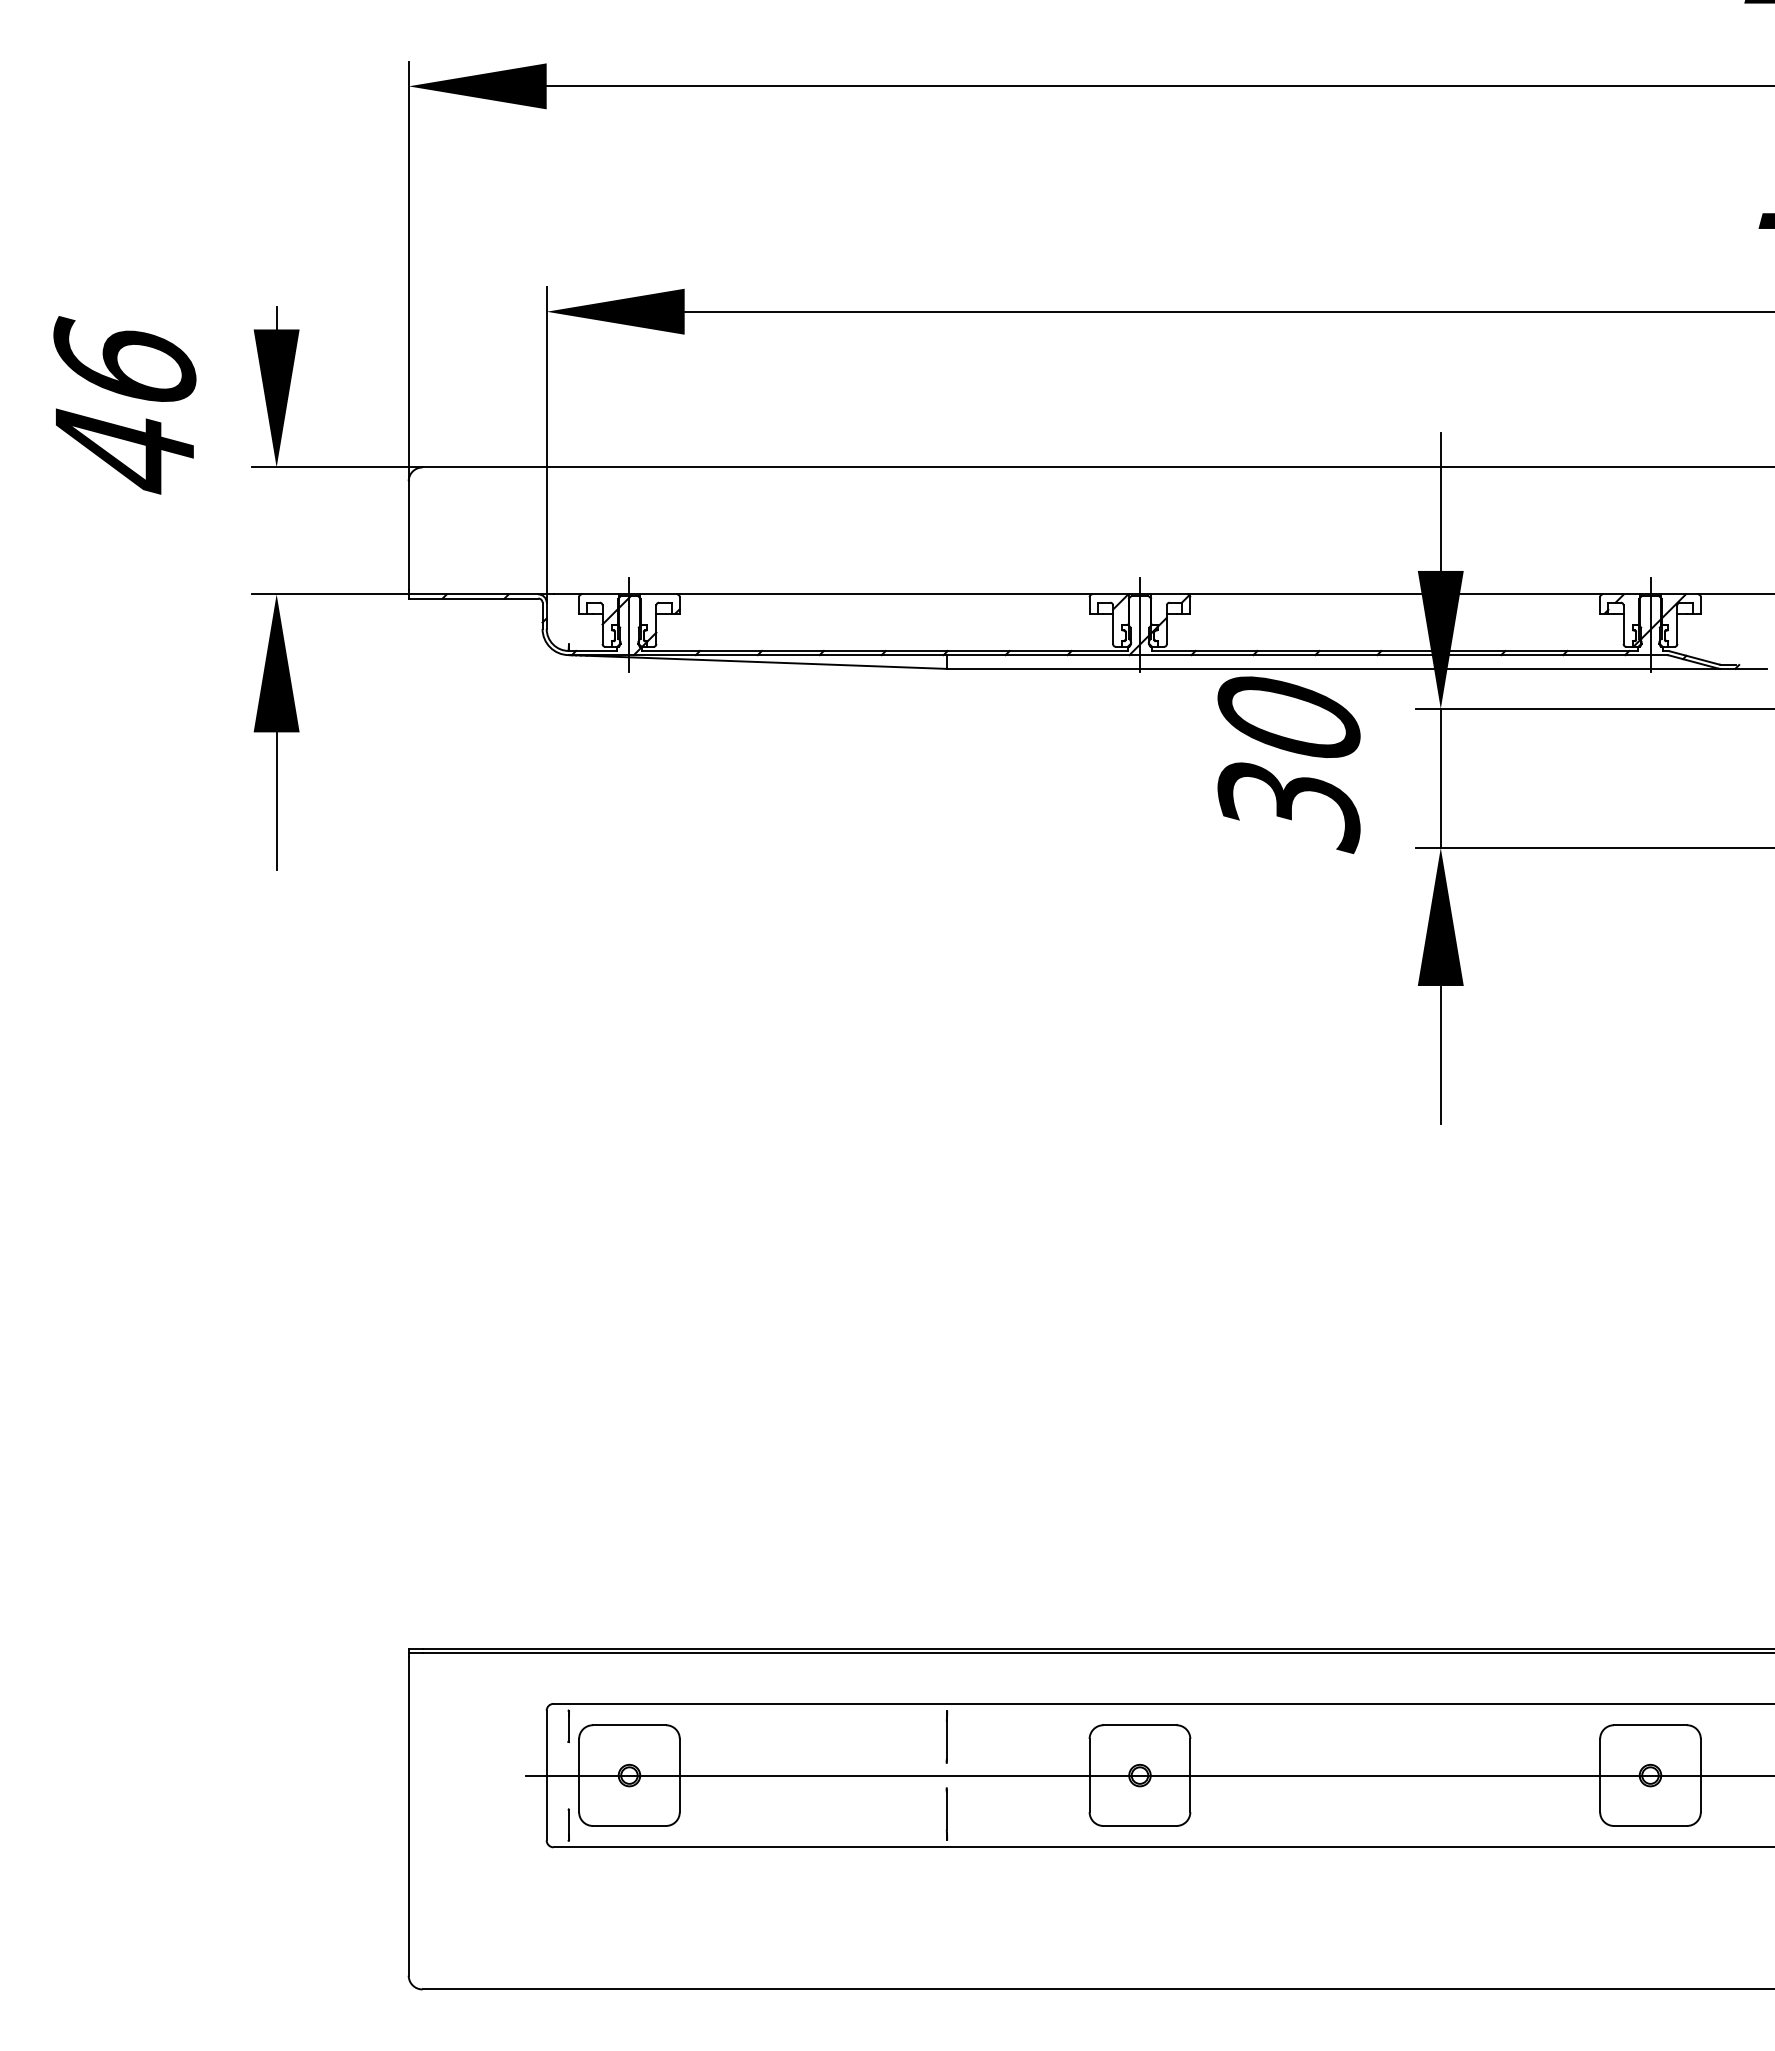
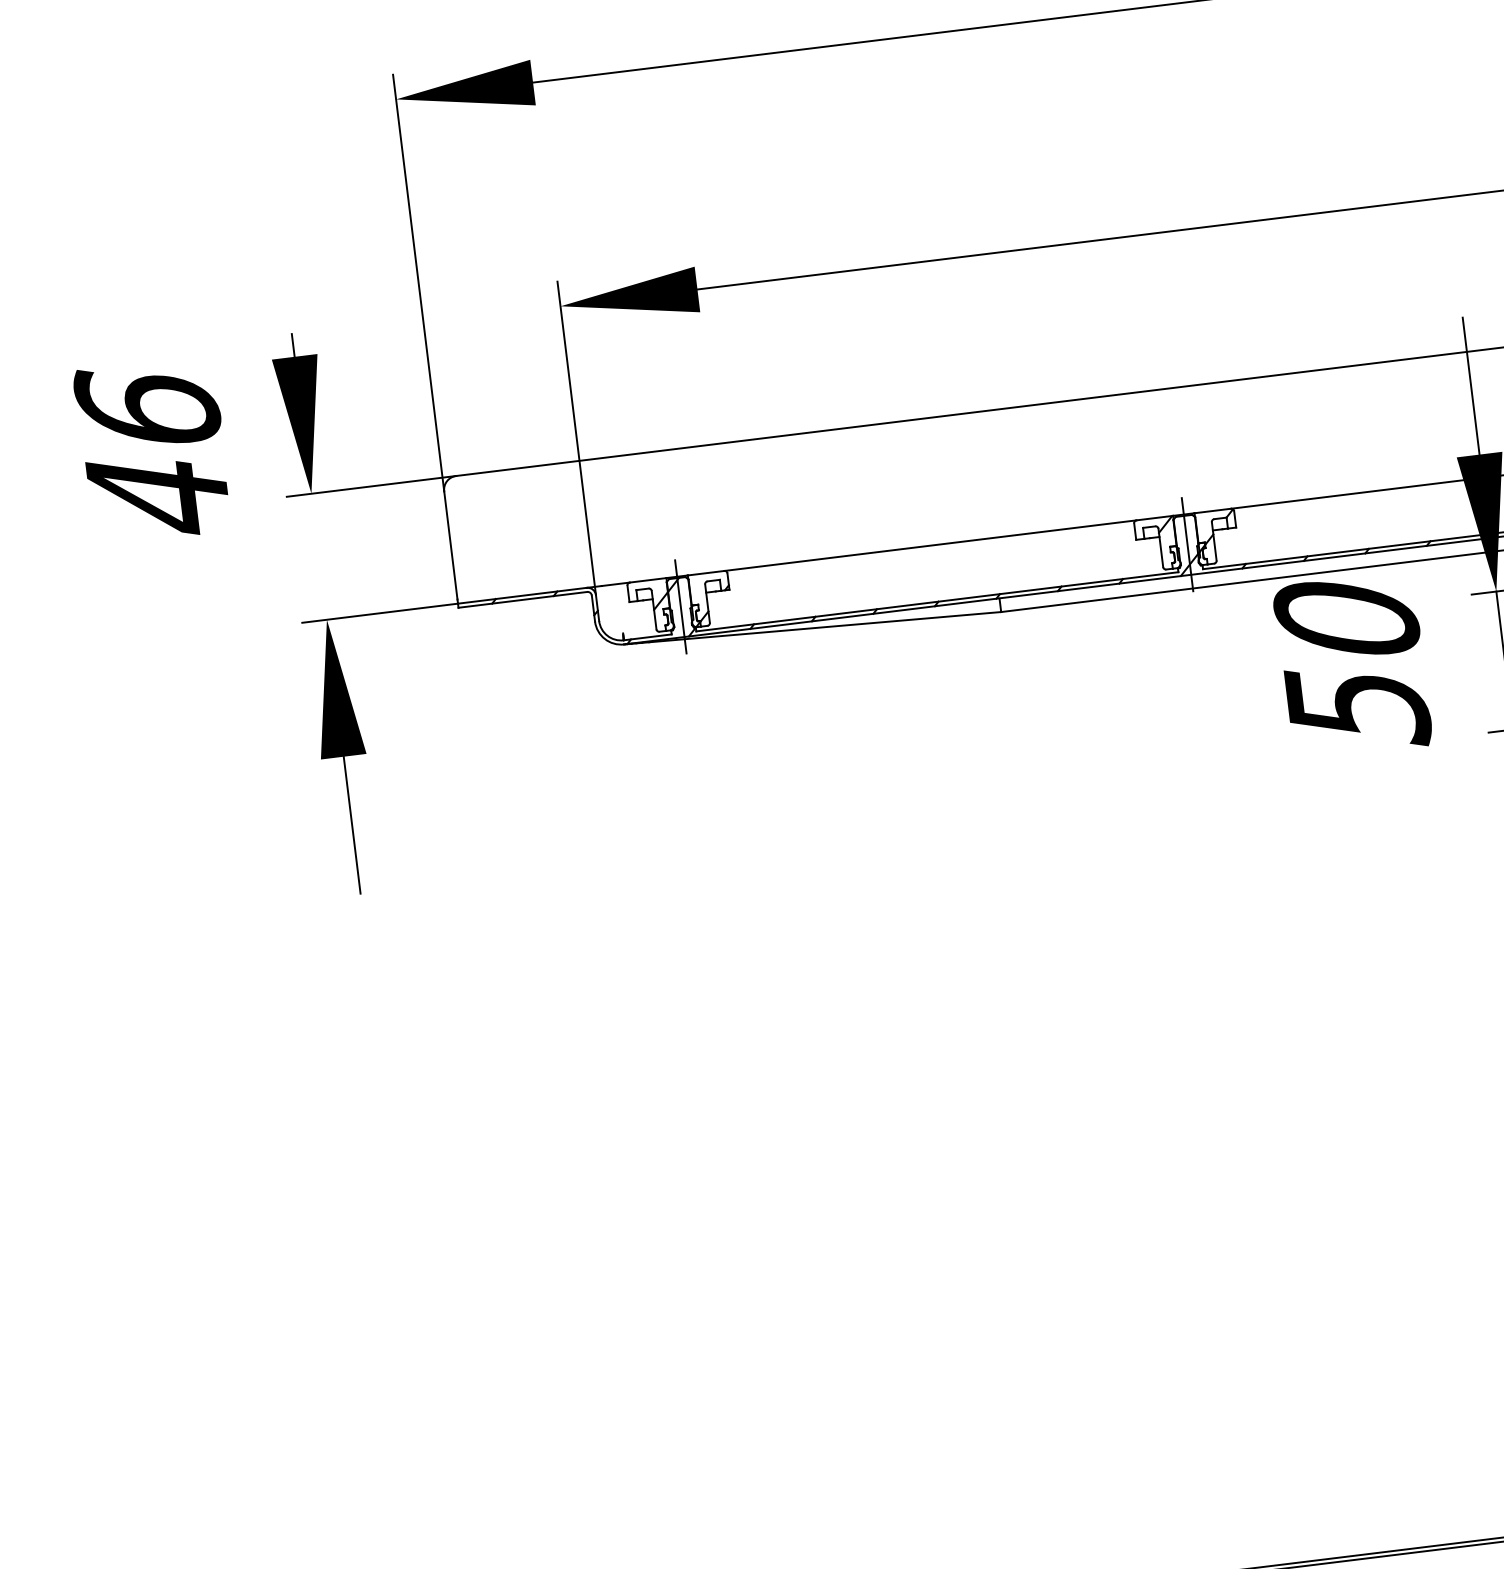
text: (1288, 807) -> (1357, 707), 30 -> 50

